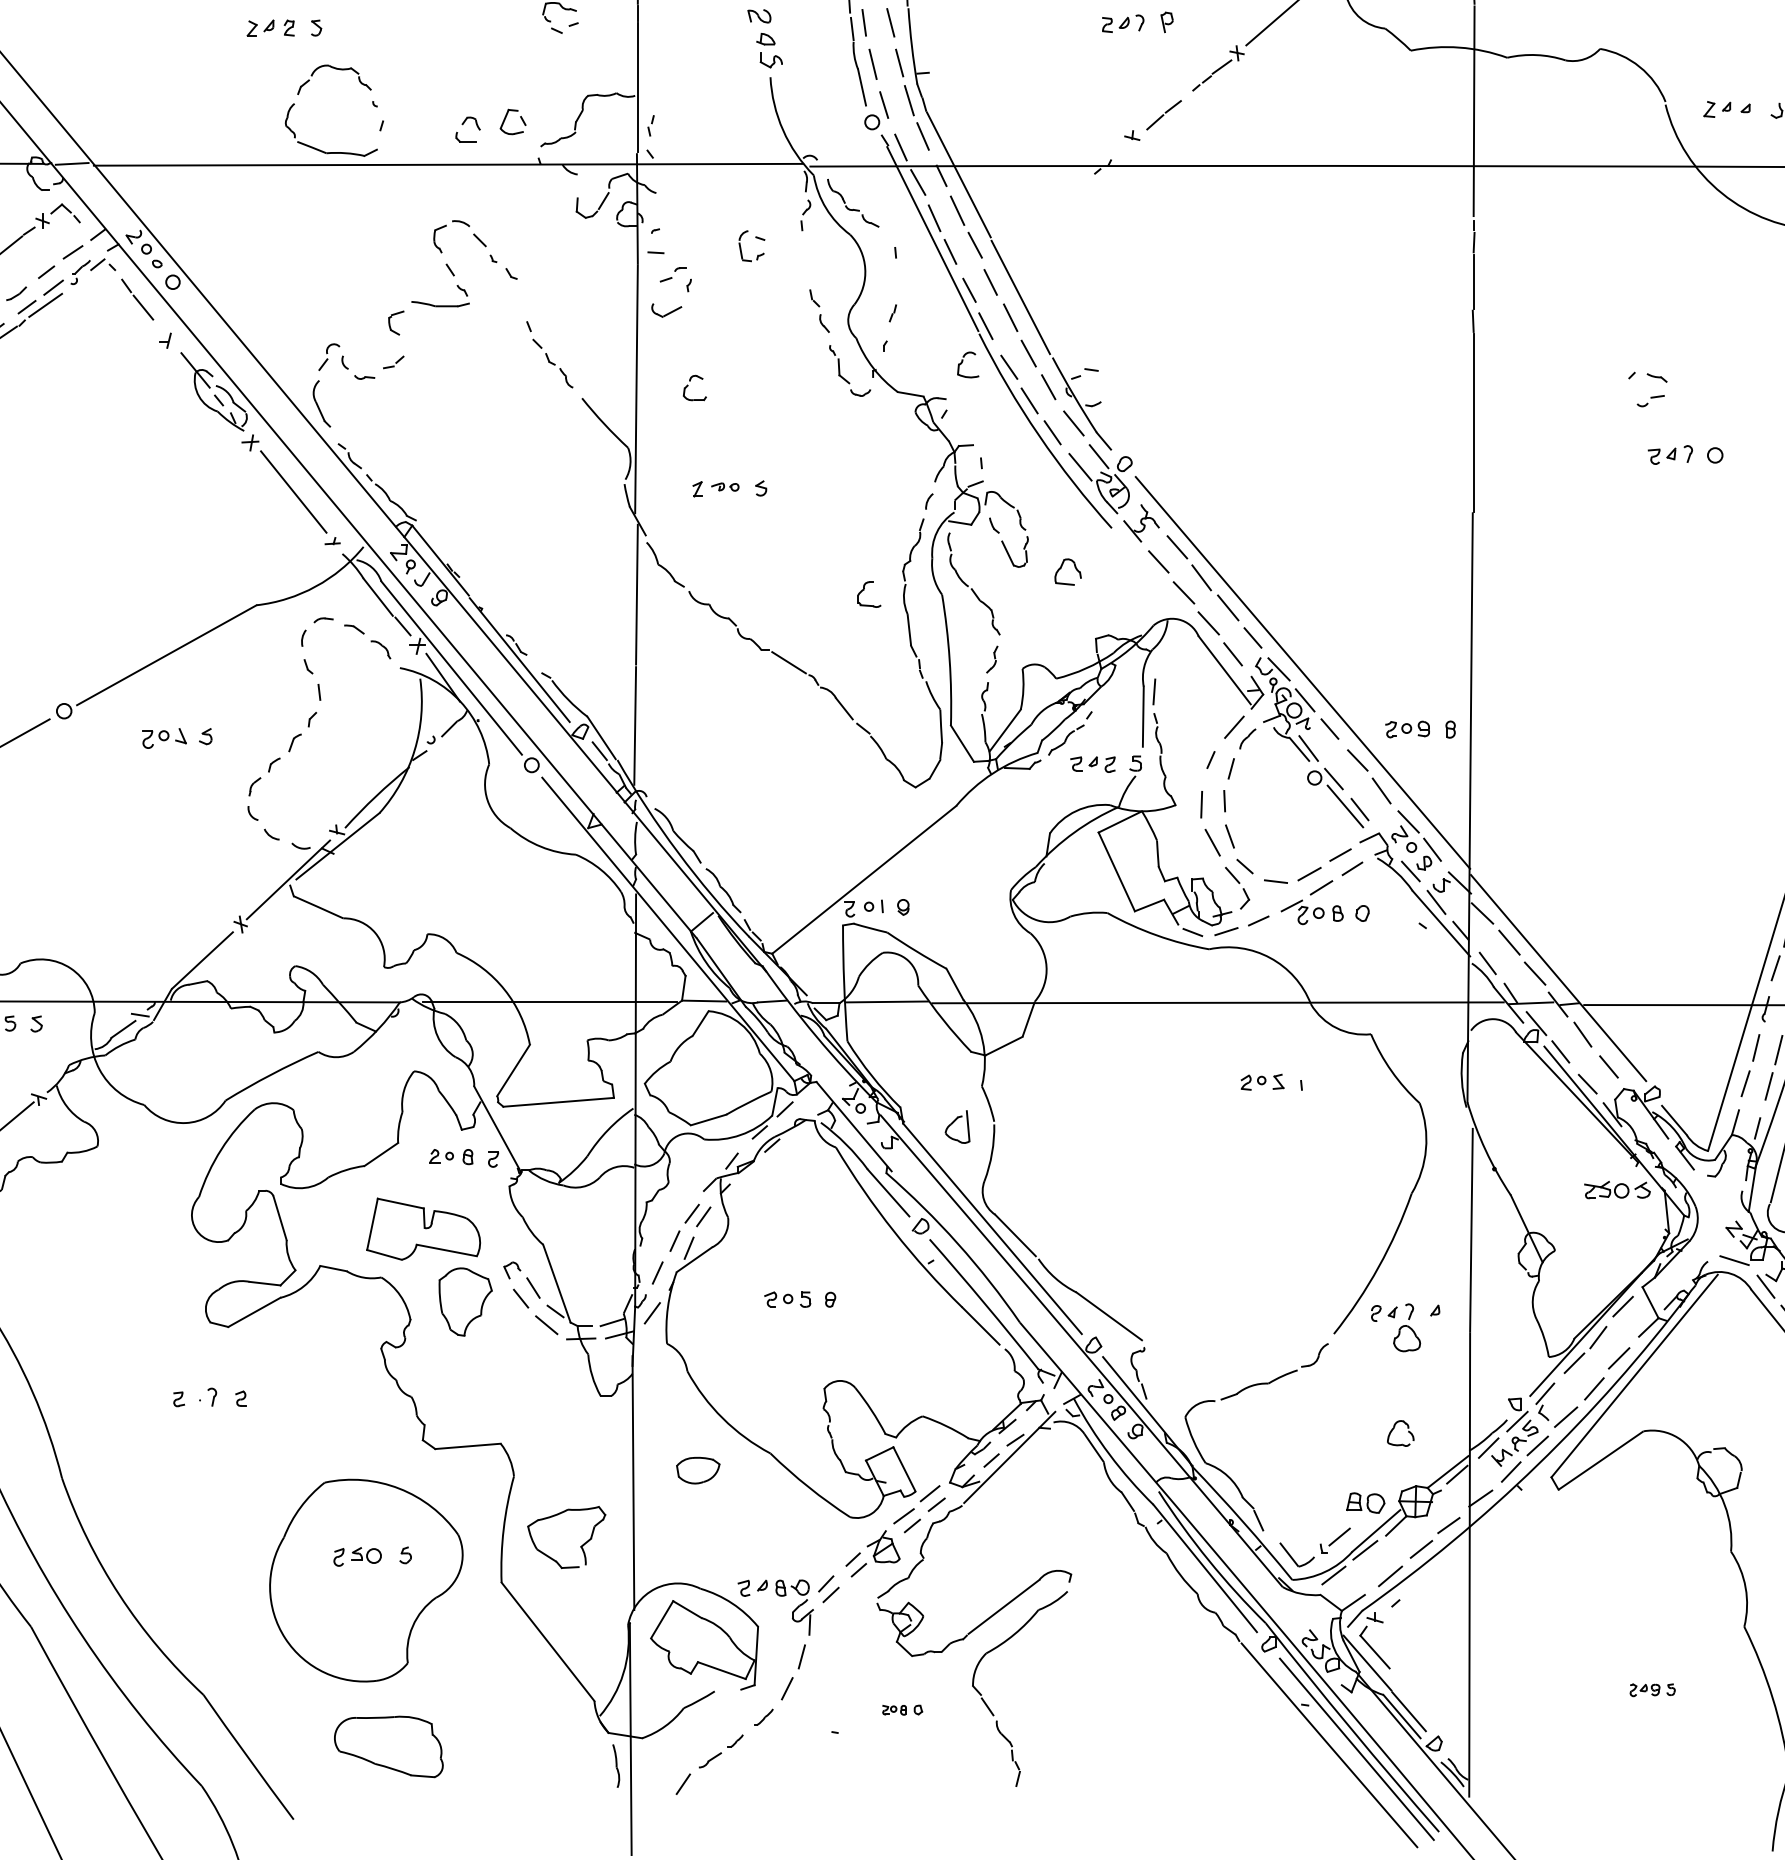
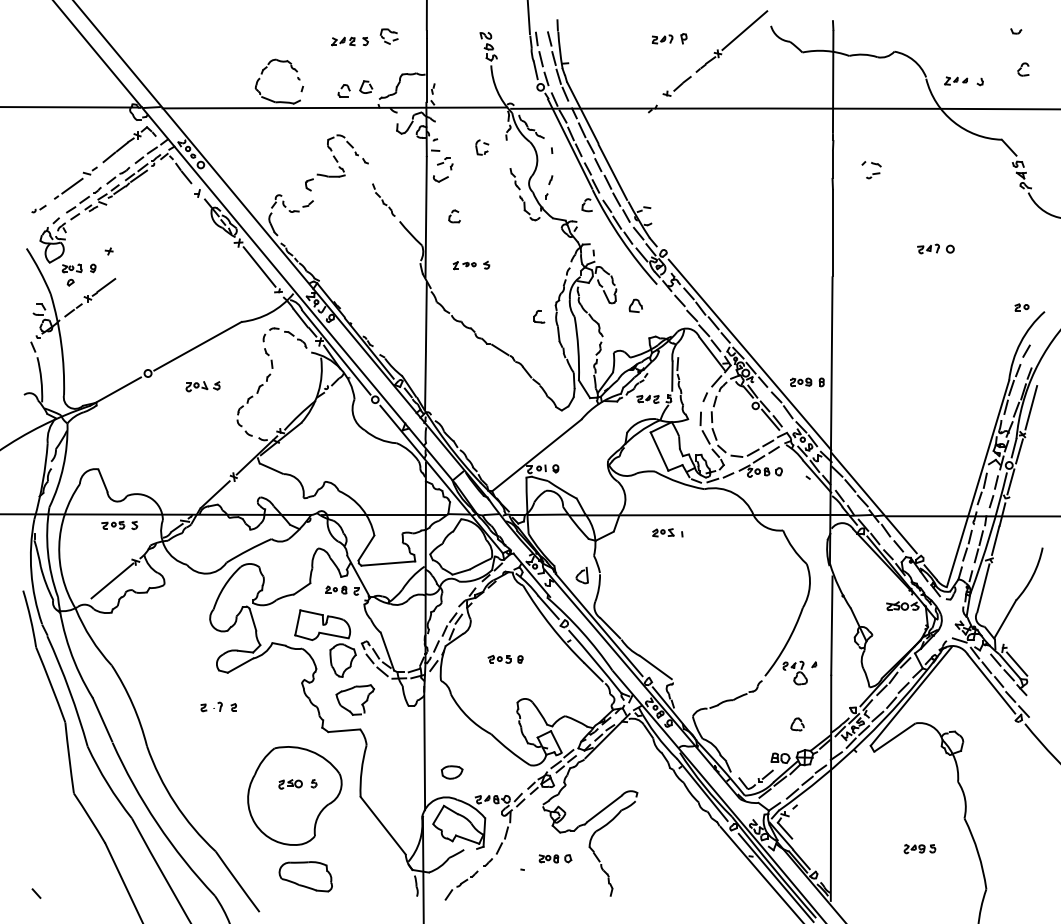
part: (283, 28) -> (349, 41), moved
part: (1647, 390) -> (871, 170), moved
part: (1271, 1081) -> (667, 532), moved
part: (698, 1470) -> (452, 772), moved
part: (579, 1546) -> (361, 704), moved
part: (1651, 1690) -> (919, 849), size x1.43
part: (902, 1709) -> (555, 858), size x1.67

